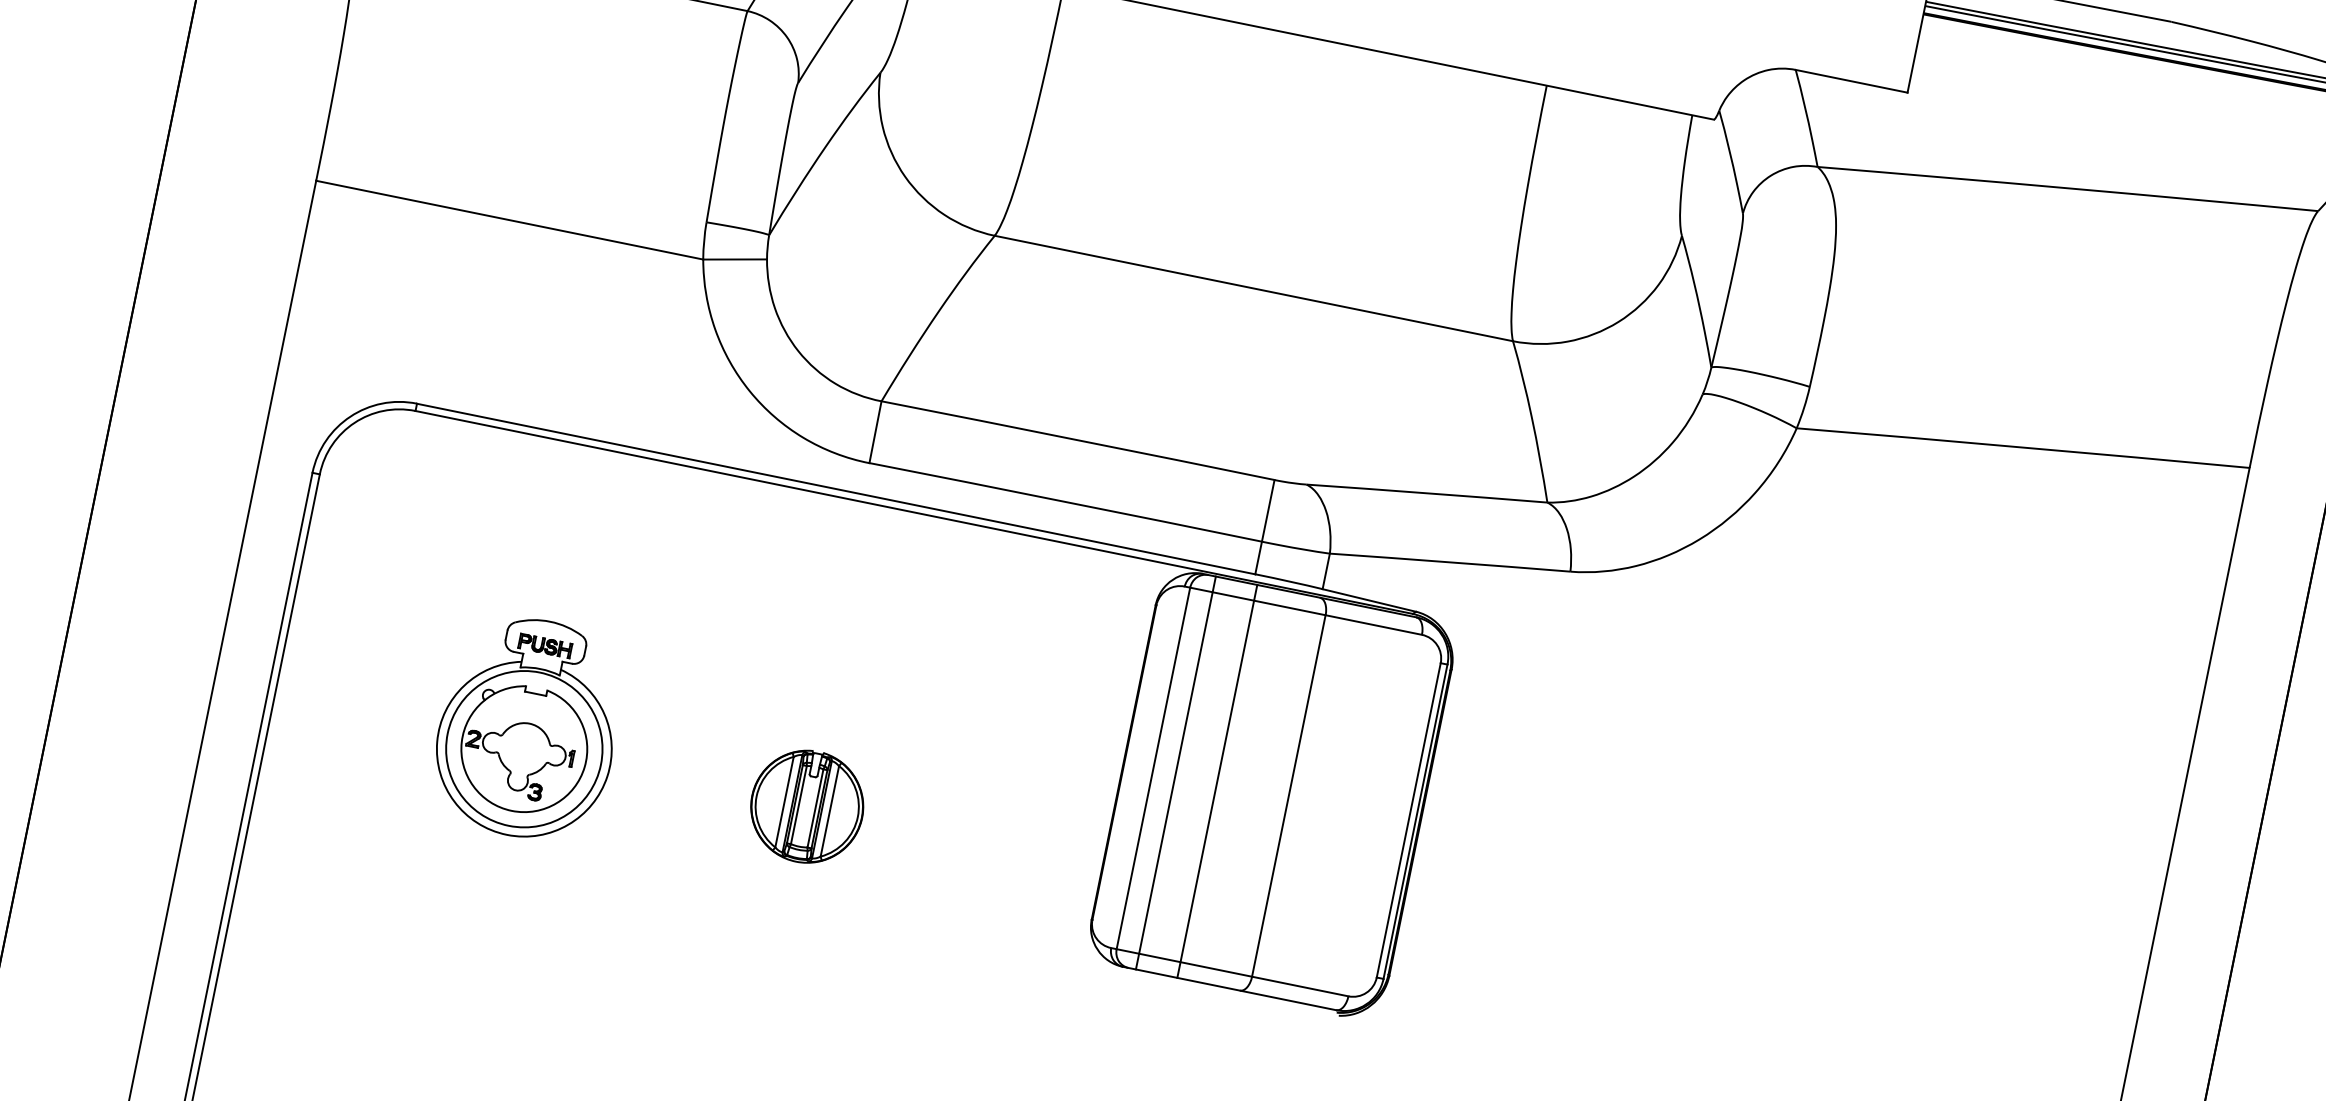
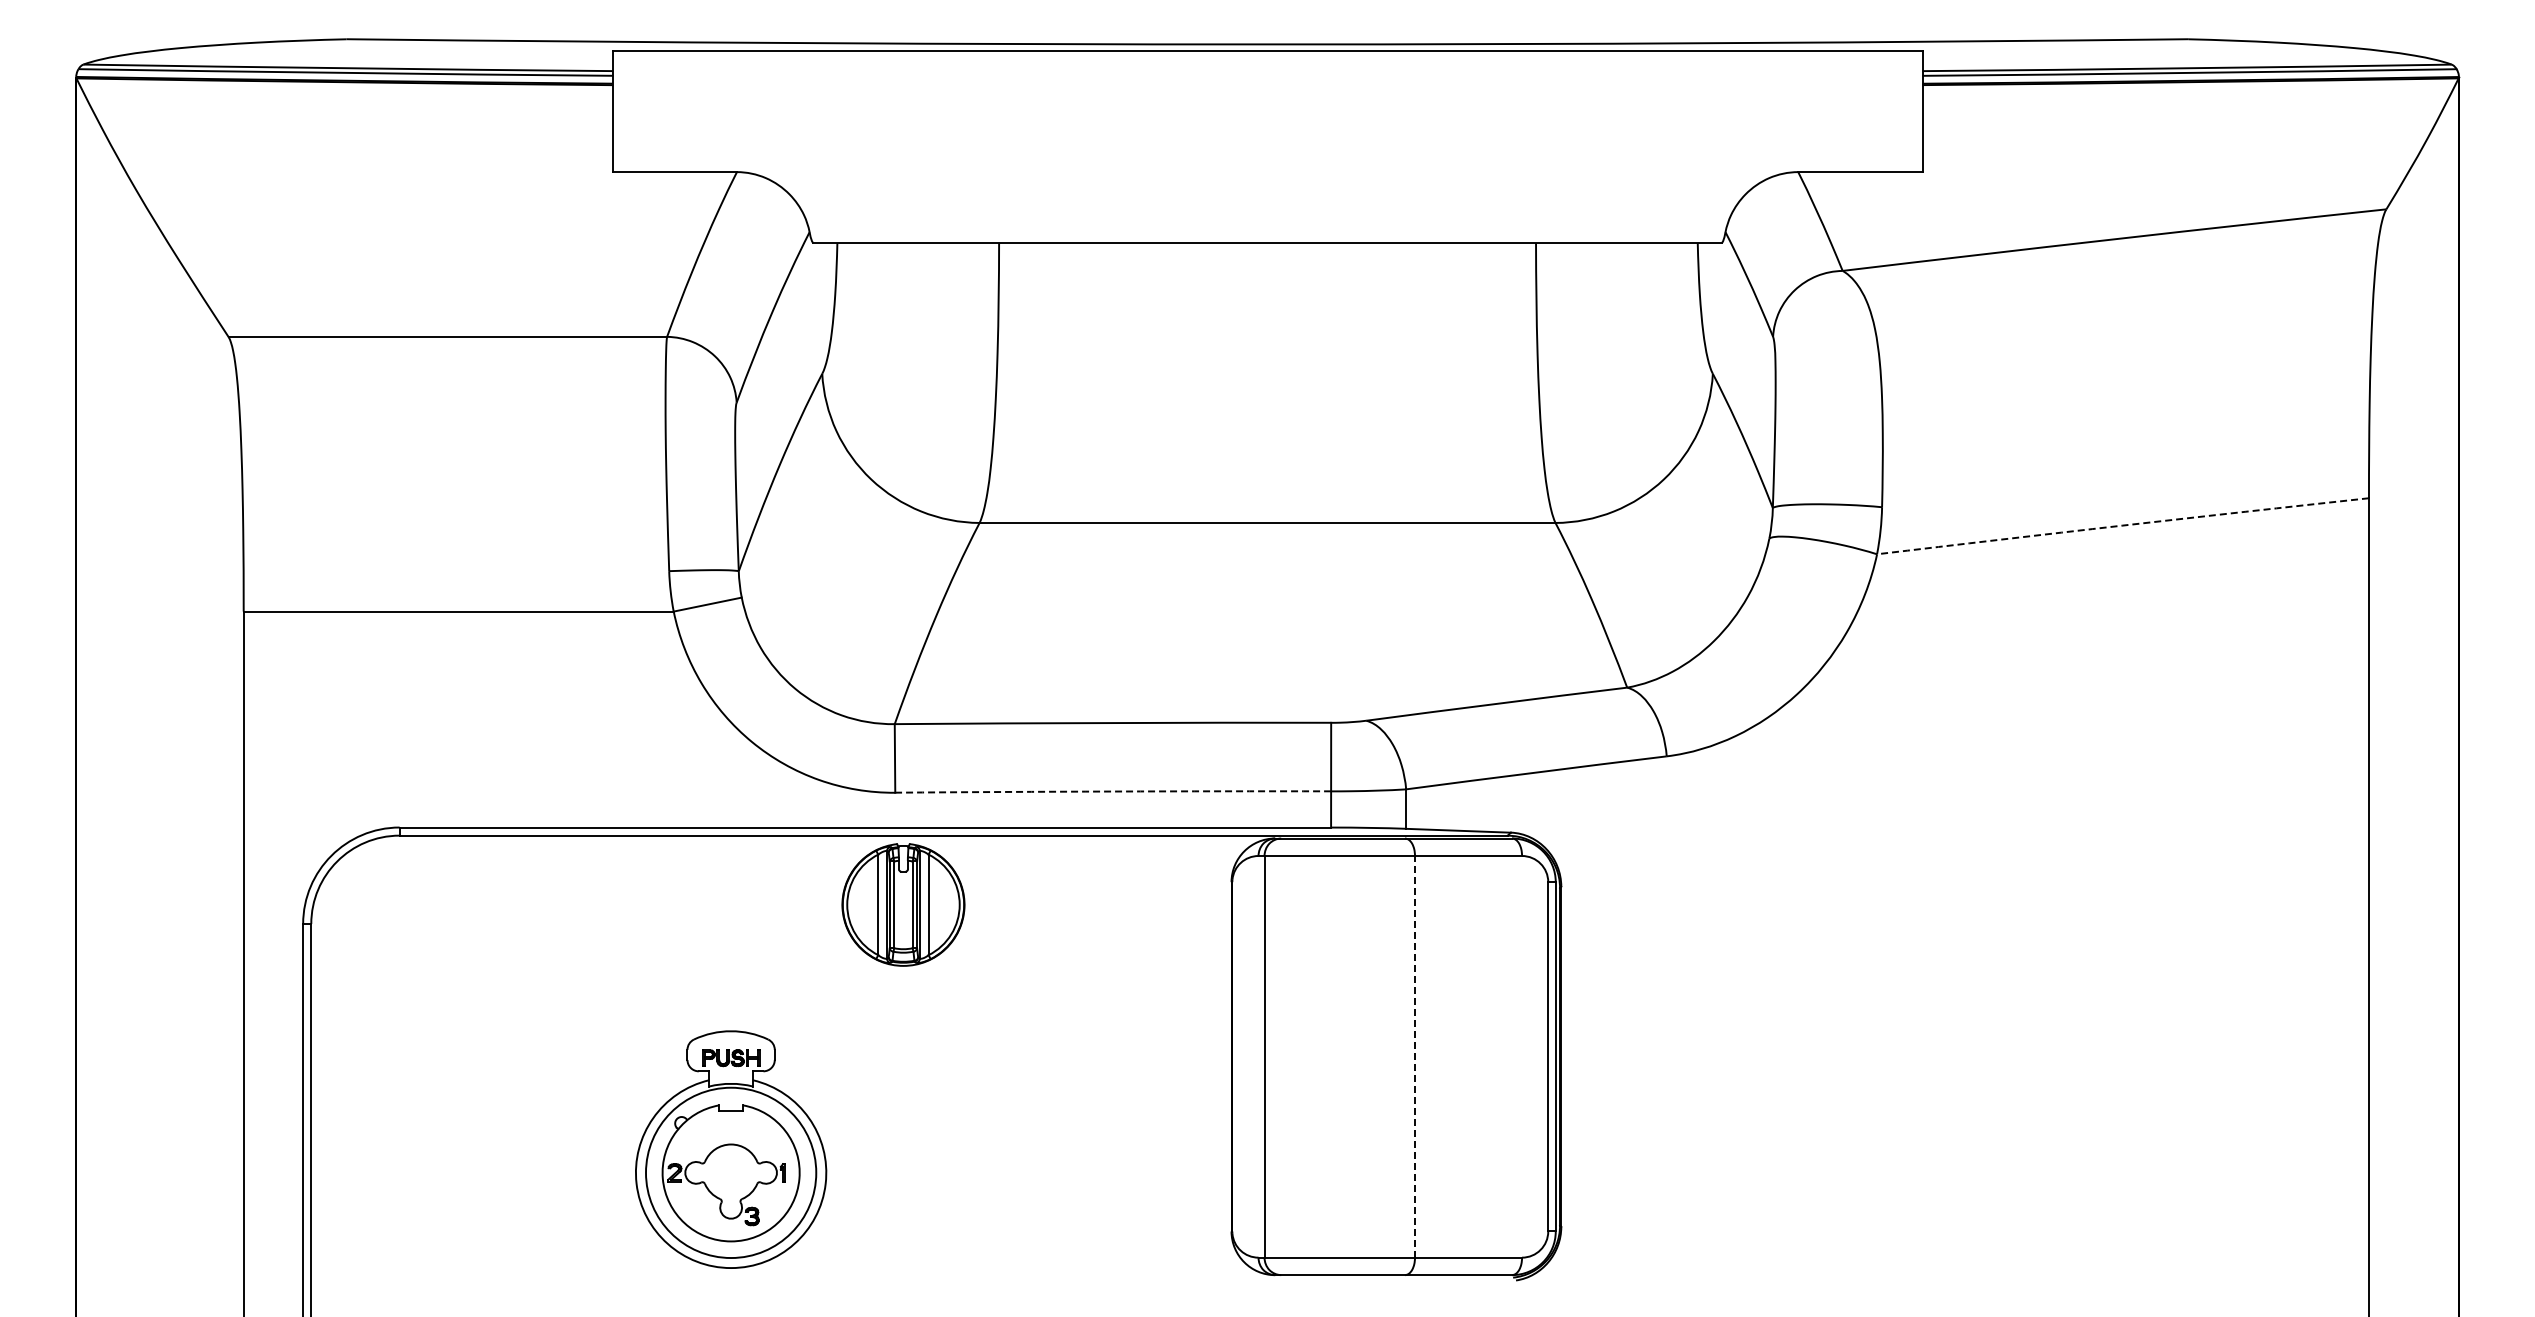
arc: (2022, 447) -> (2122, 525), solid -> dashed
arc: (1066, 501) -> (1113, 791), solid -> dashed
part: (528, 728) -> (731, 1149), moved
line: (1175, 772) -> (1289, 1056), removed
line: (1217, 781) -> (1335, 1056), removed
line: (1289, 795) -> (1415, 1056), solid -> dashed
part: (807, 806) -> (903, 904), moved

